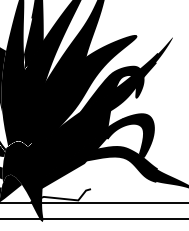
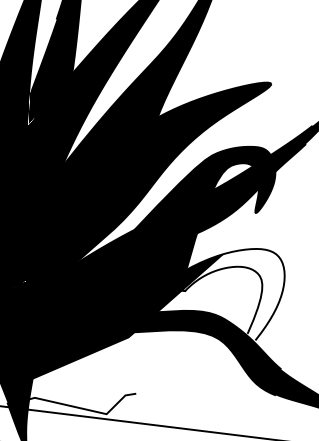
fill: (129, 136) -> (230, 292), removed

